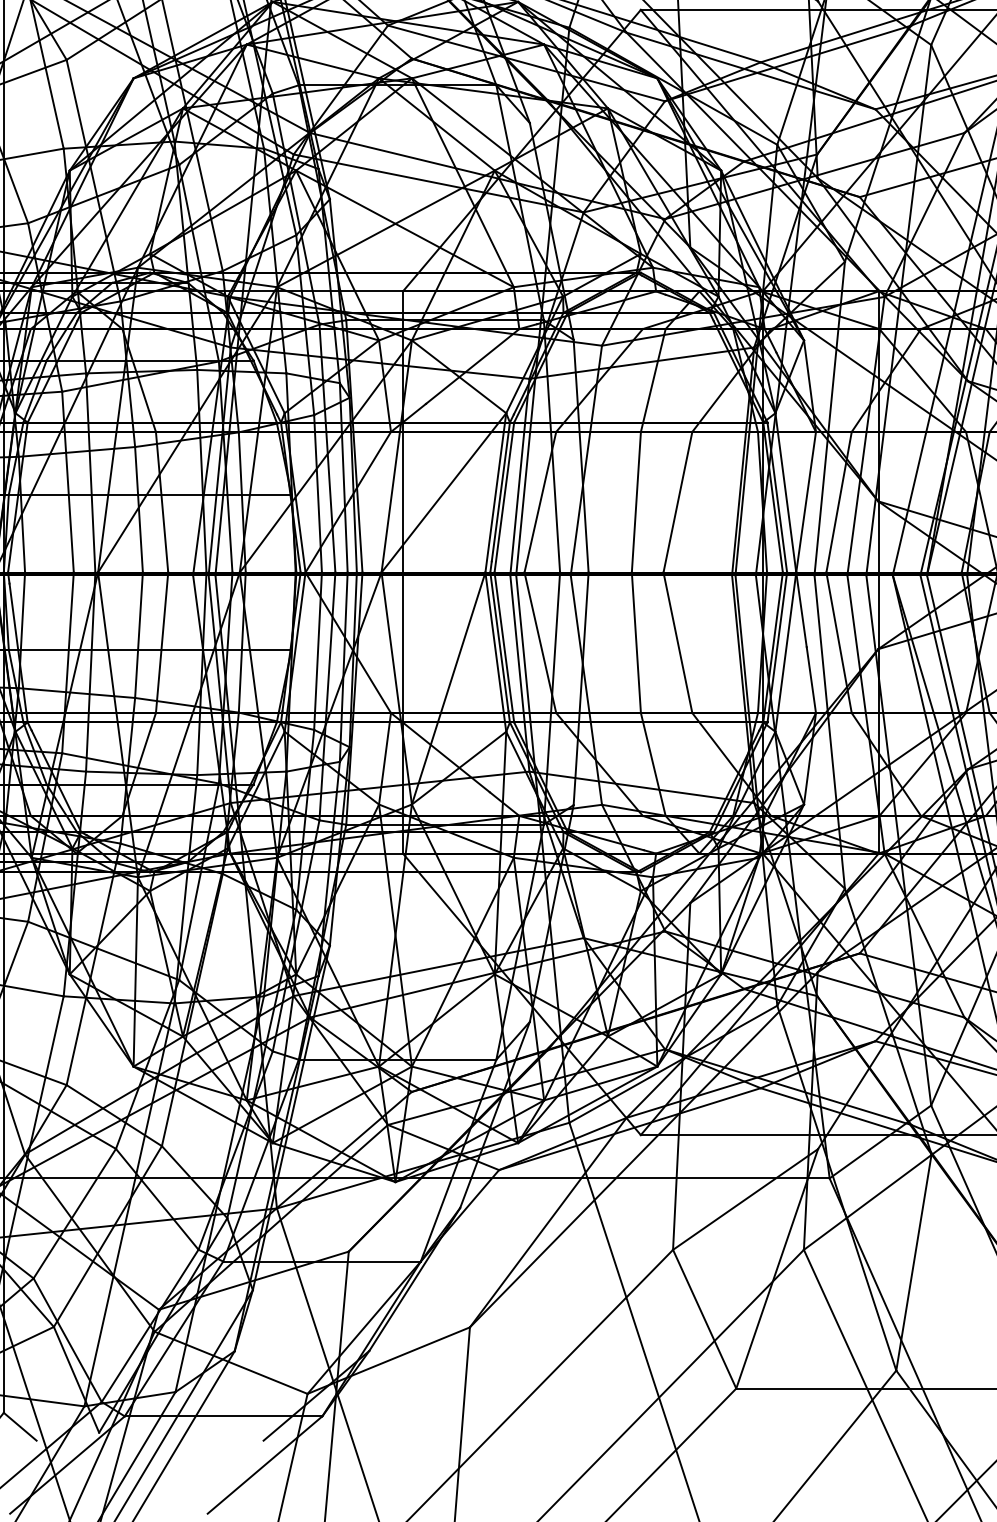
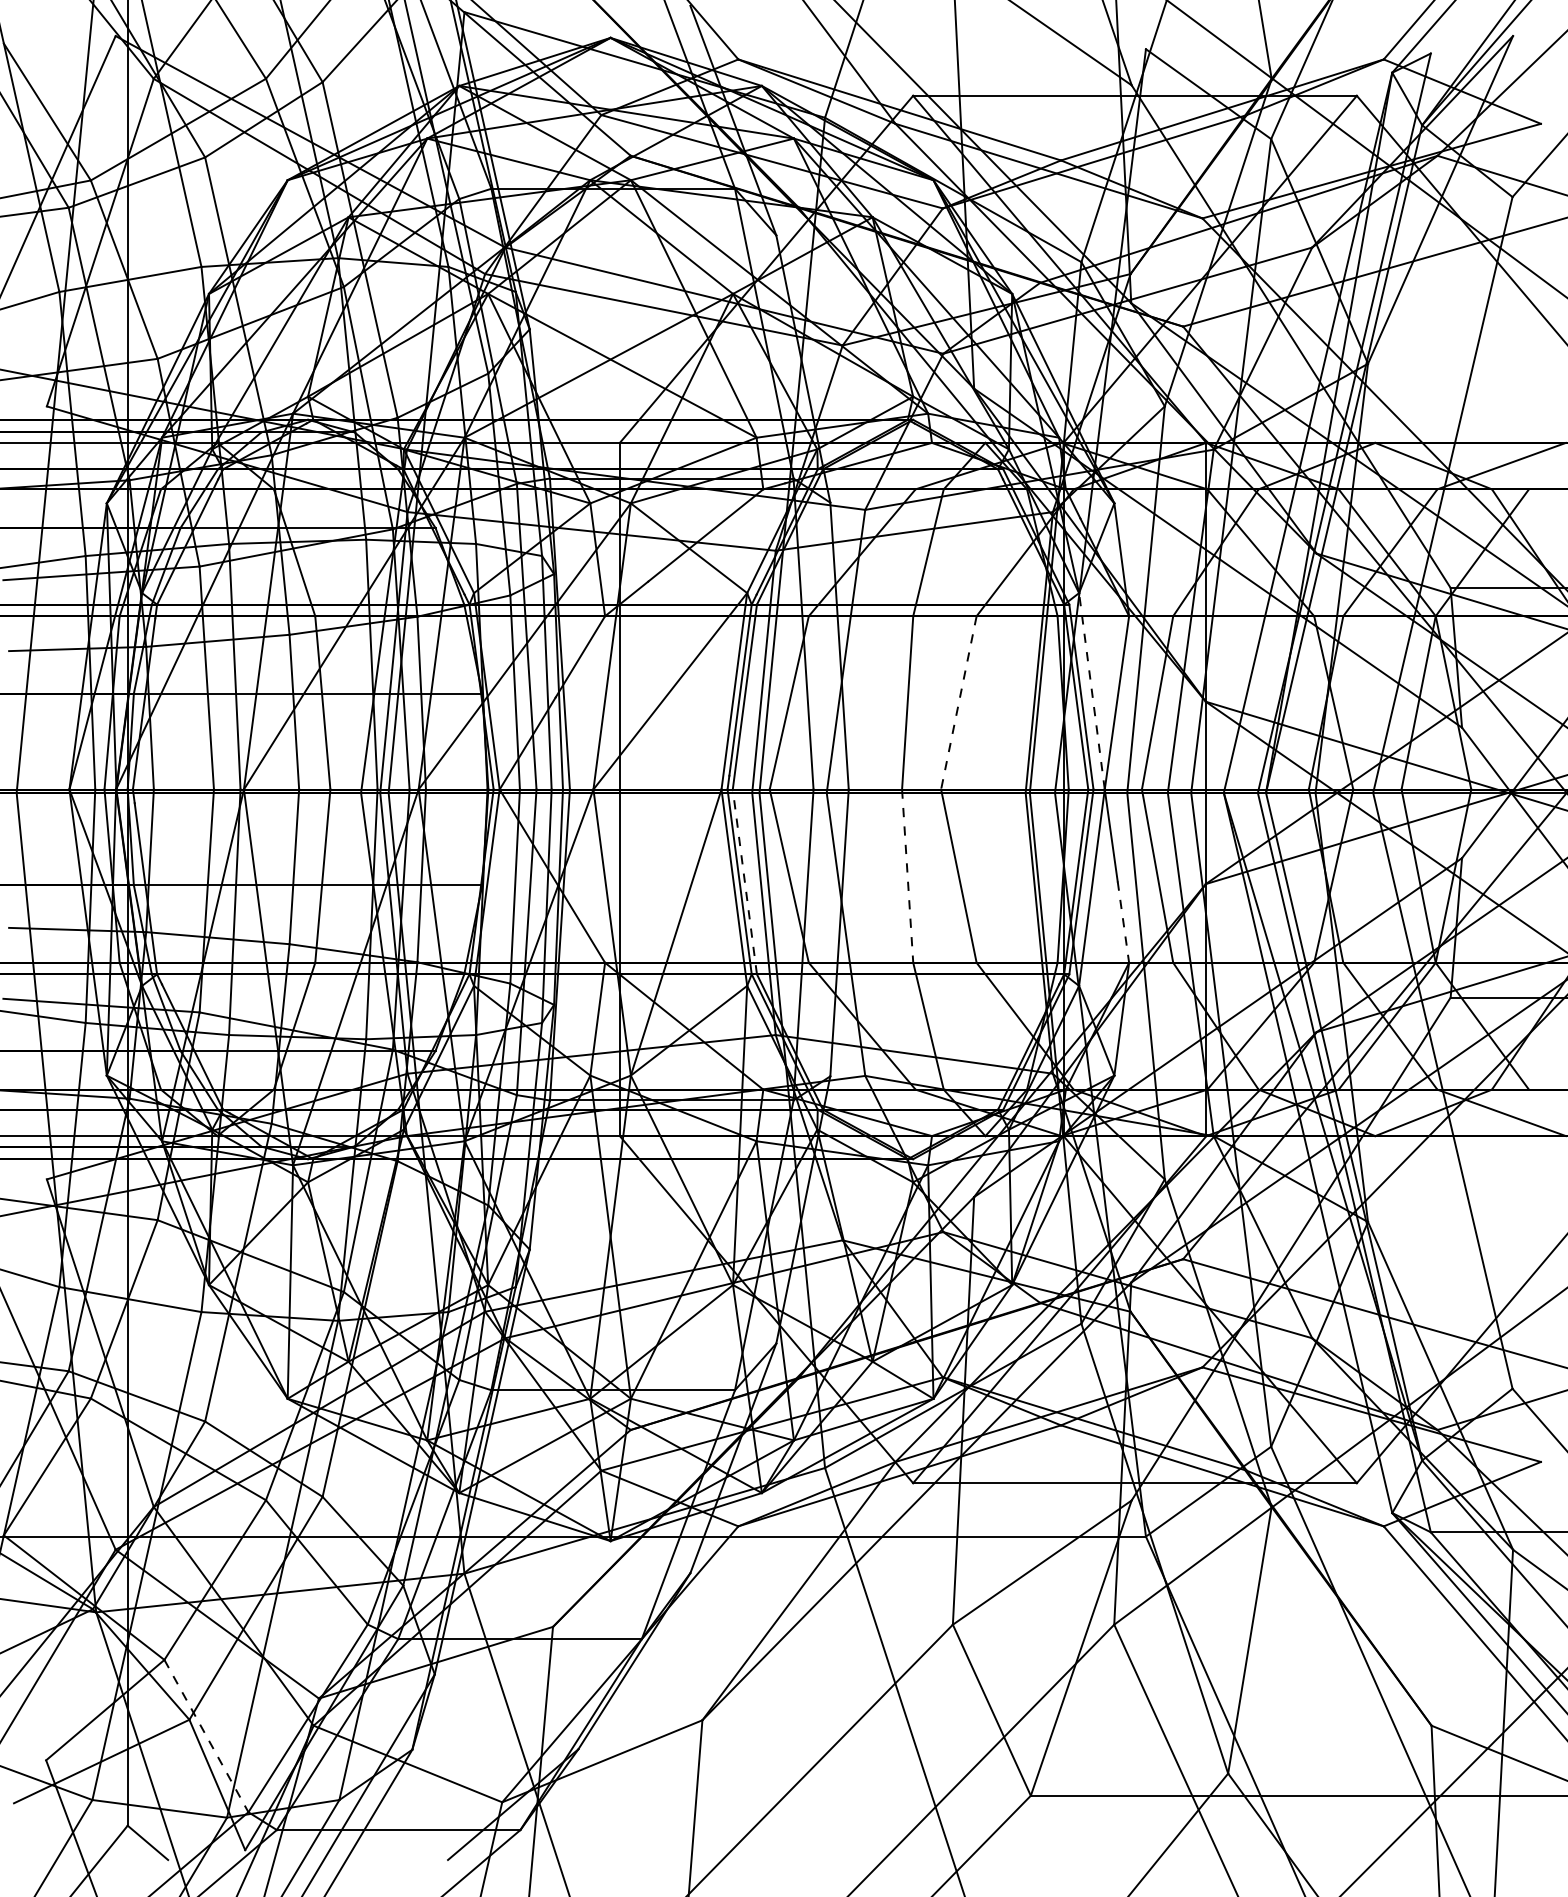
line: (785, 492) -> (1091, 690), solid -> dashed
line: (677, 502) -> (958, 703), solid -> dashed
line: (636, 643) -> (907, 876), solid -> dashed
line: (504, 647) -> (744, 881), solid -> dashed
line: (811, 680) -> (1123, 922), solid -> dashed
line: (67, 1340) -> (206, 1736), solid -> dashed

